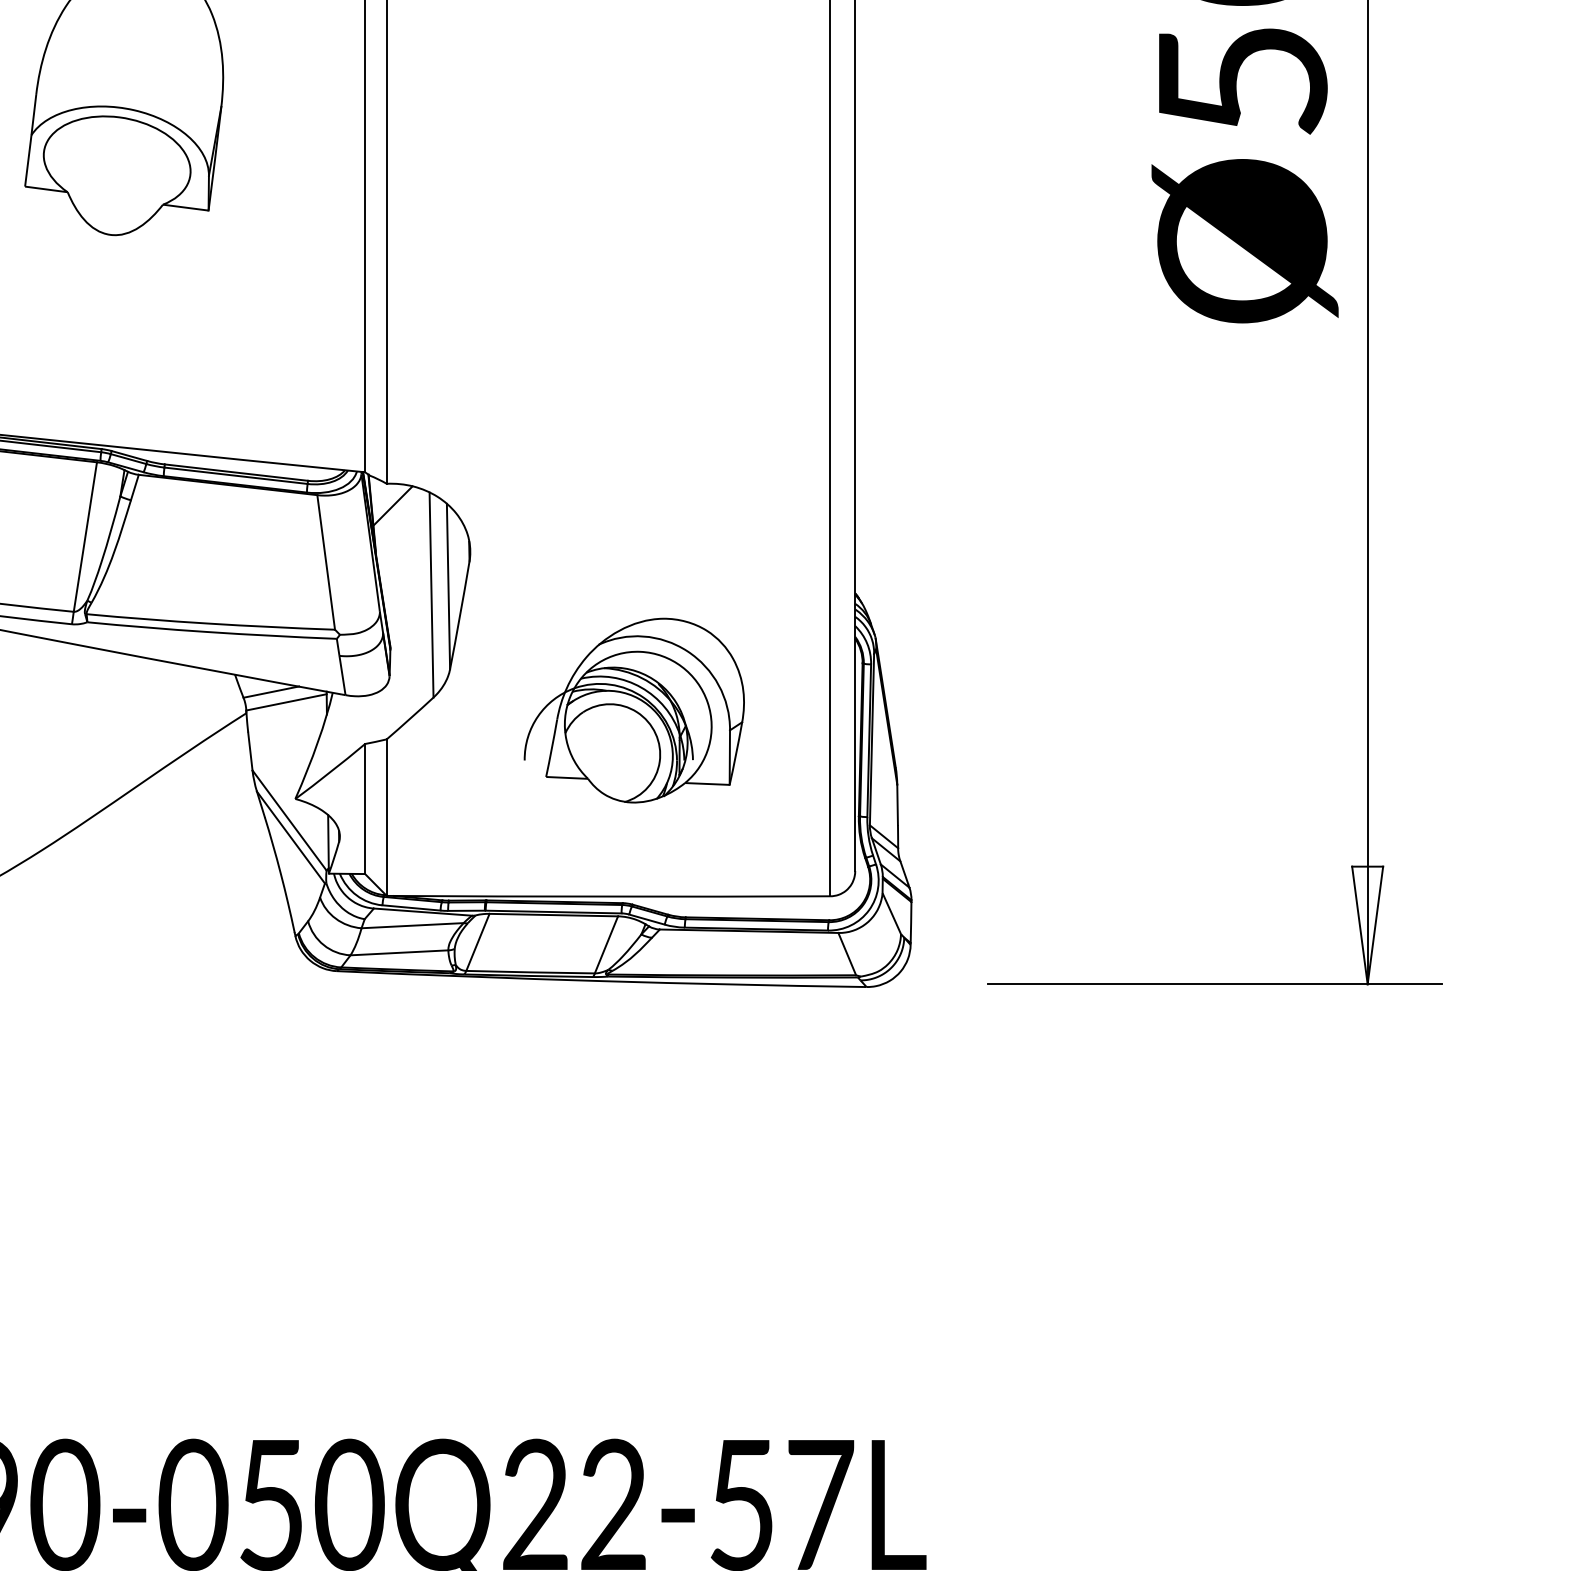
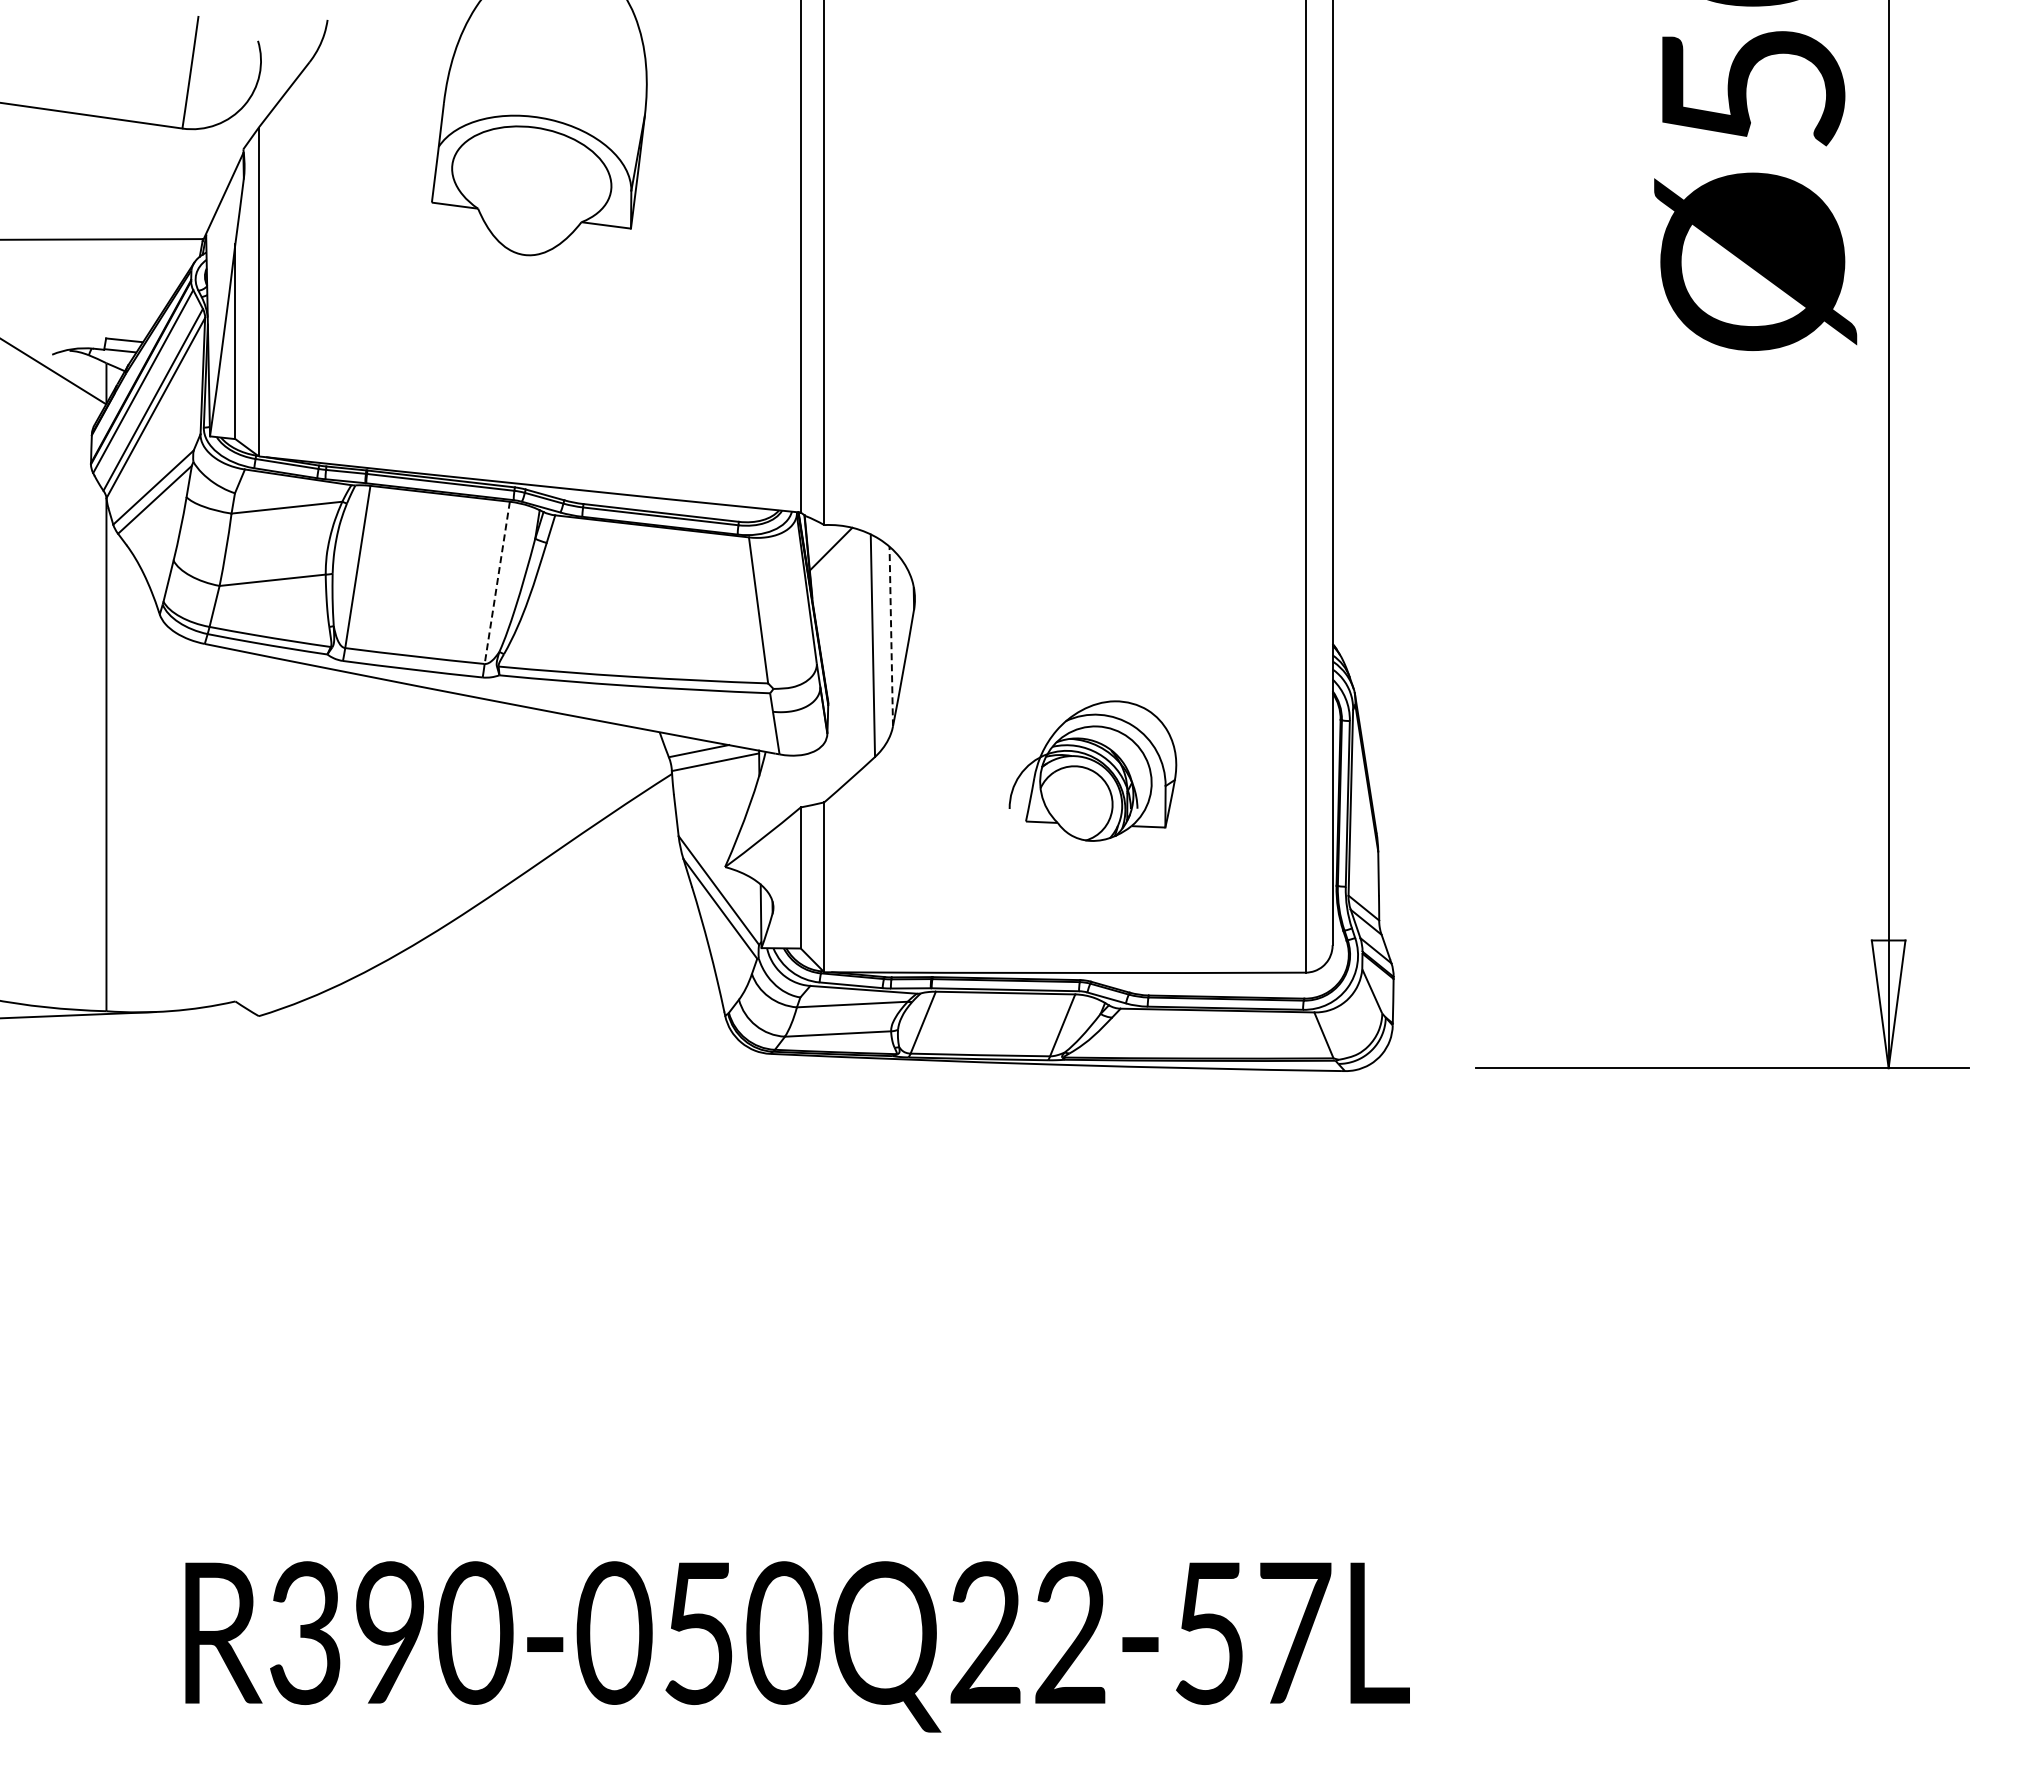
line: (85, 537) -> (497, 583), solid -> dashed
line: (448, 586) -> (891, 636), solid -> dashed
part: (633, 709) -> (1092, 770), size x0.7

